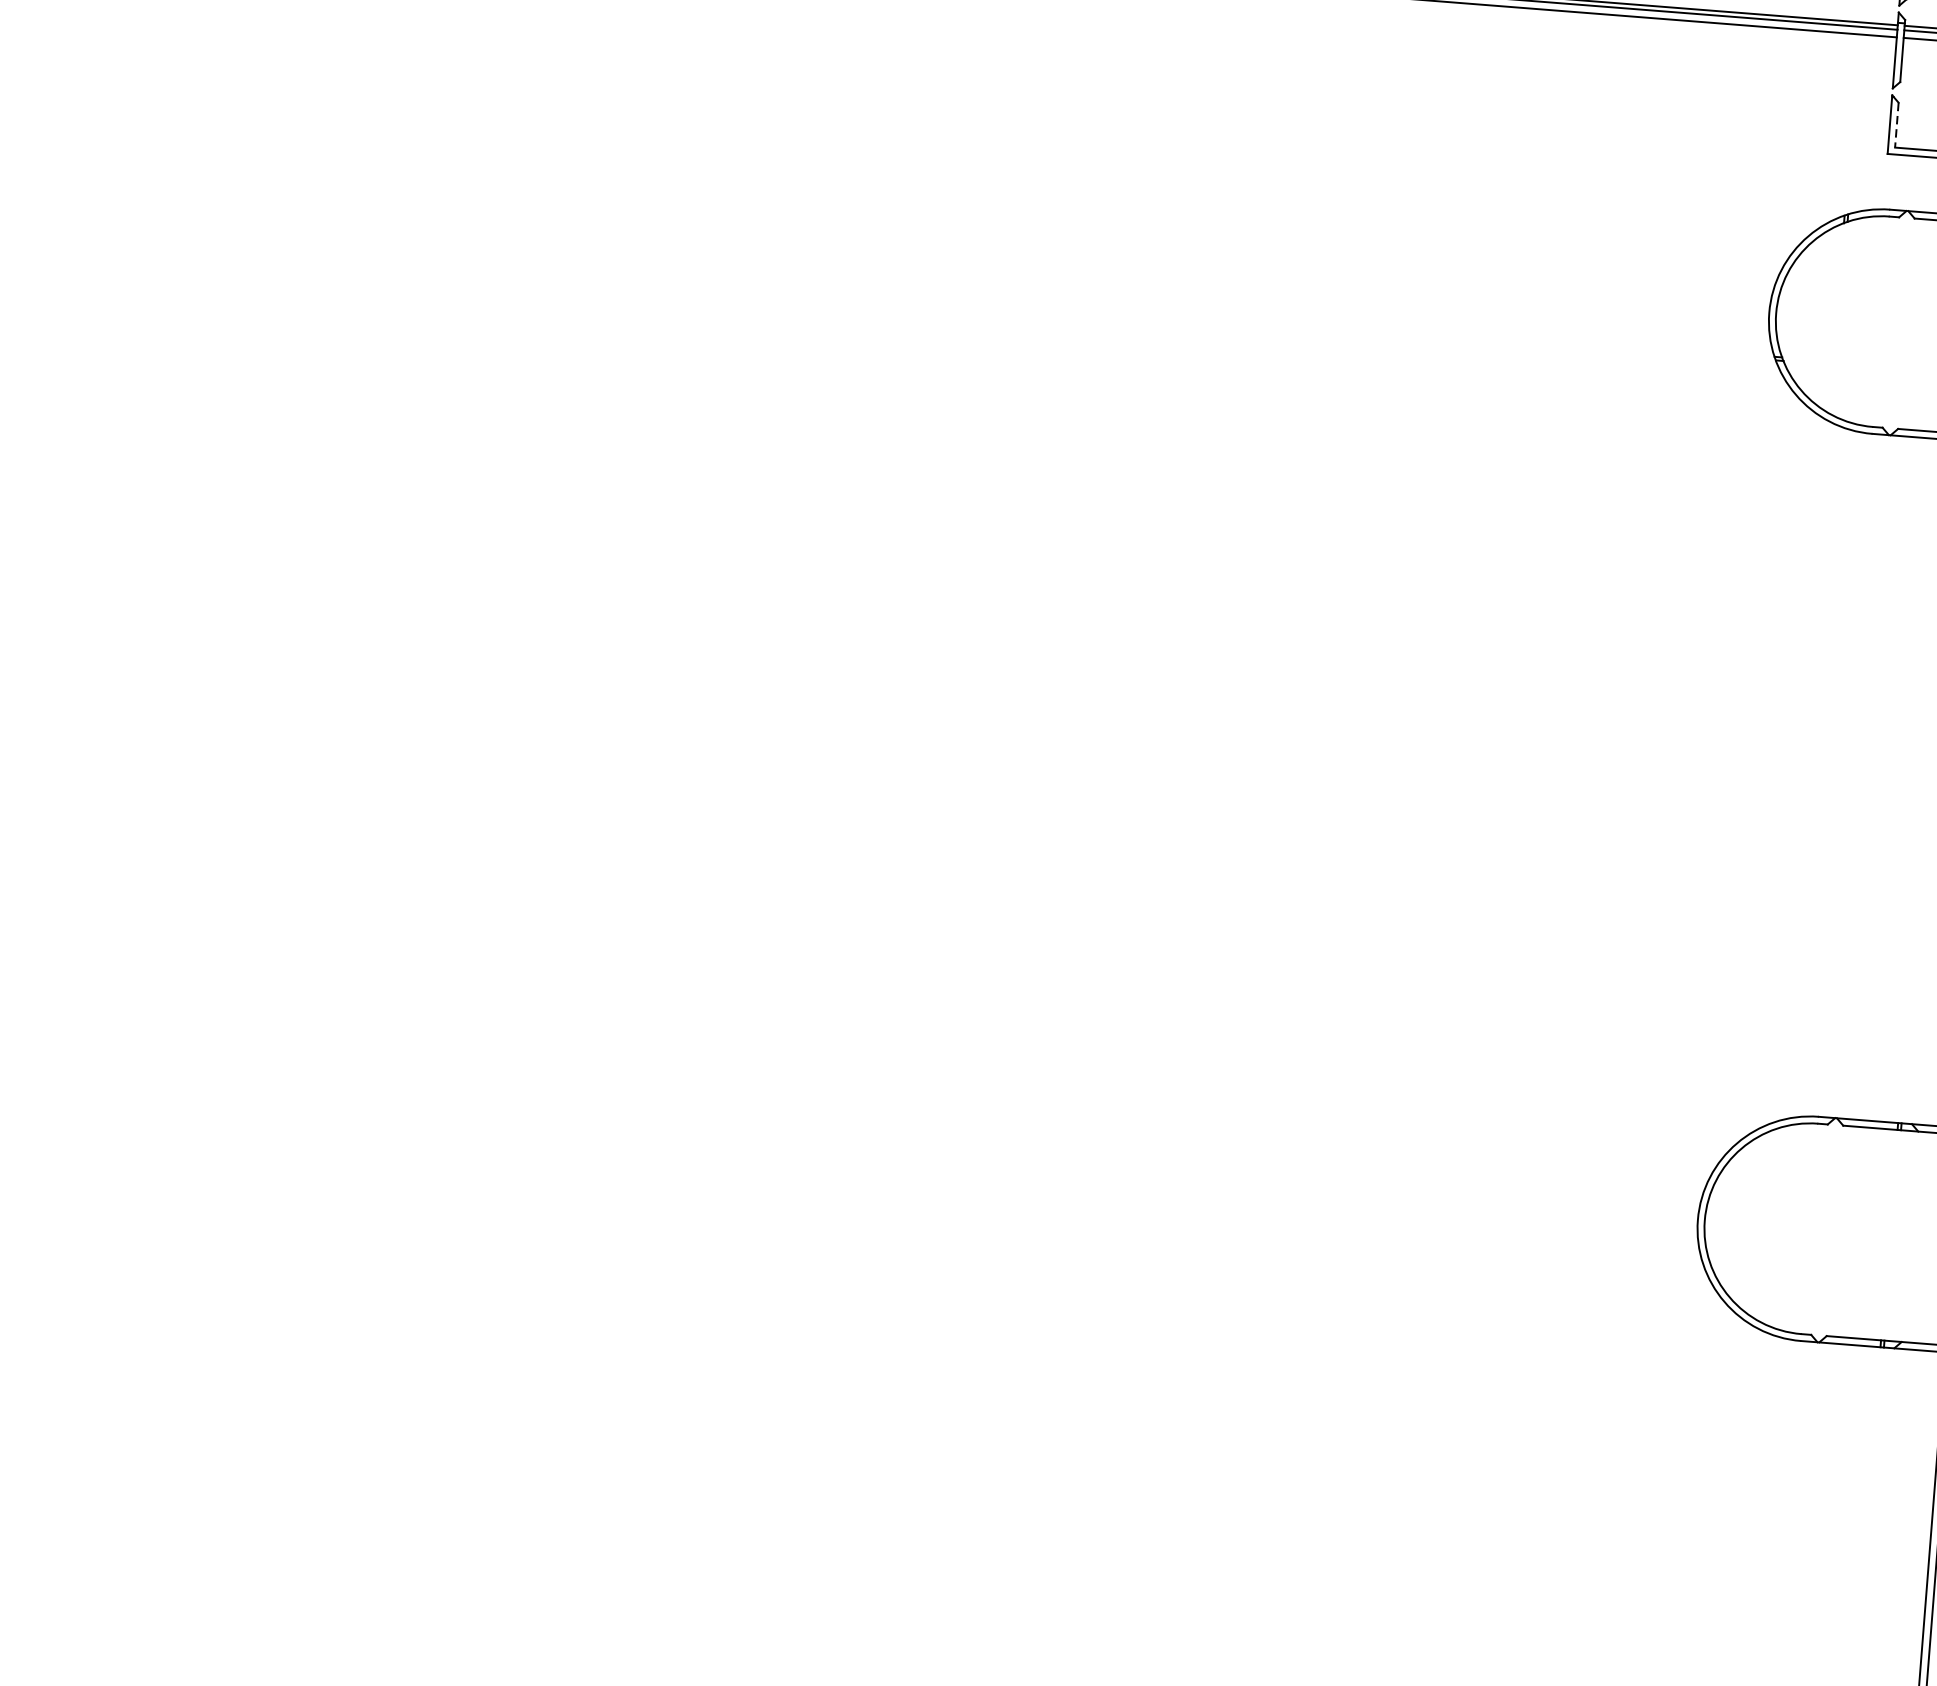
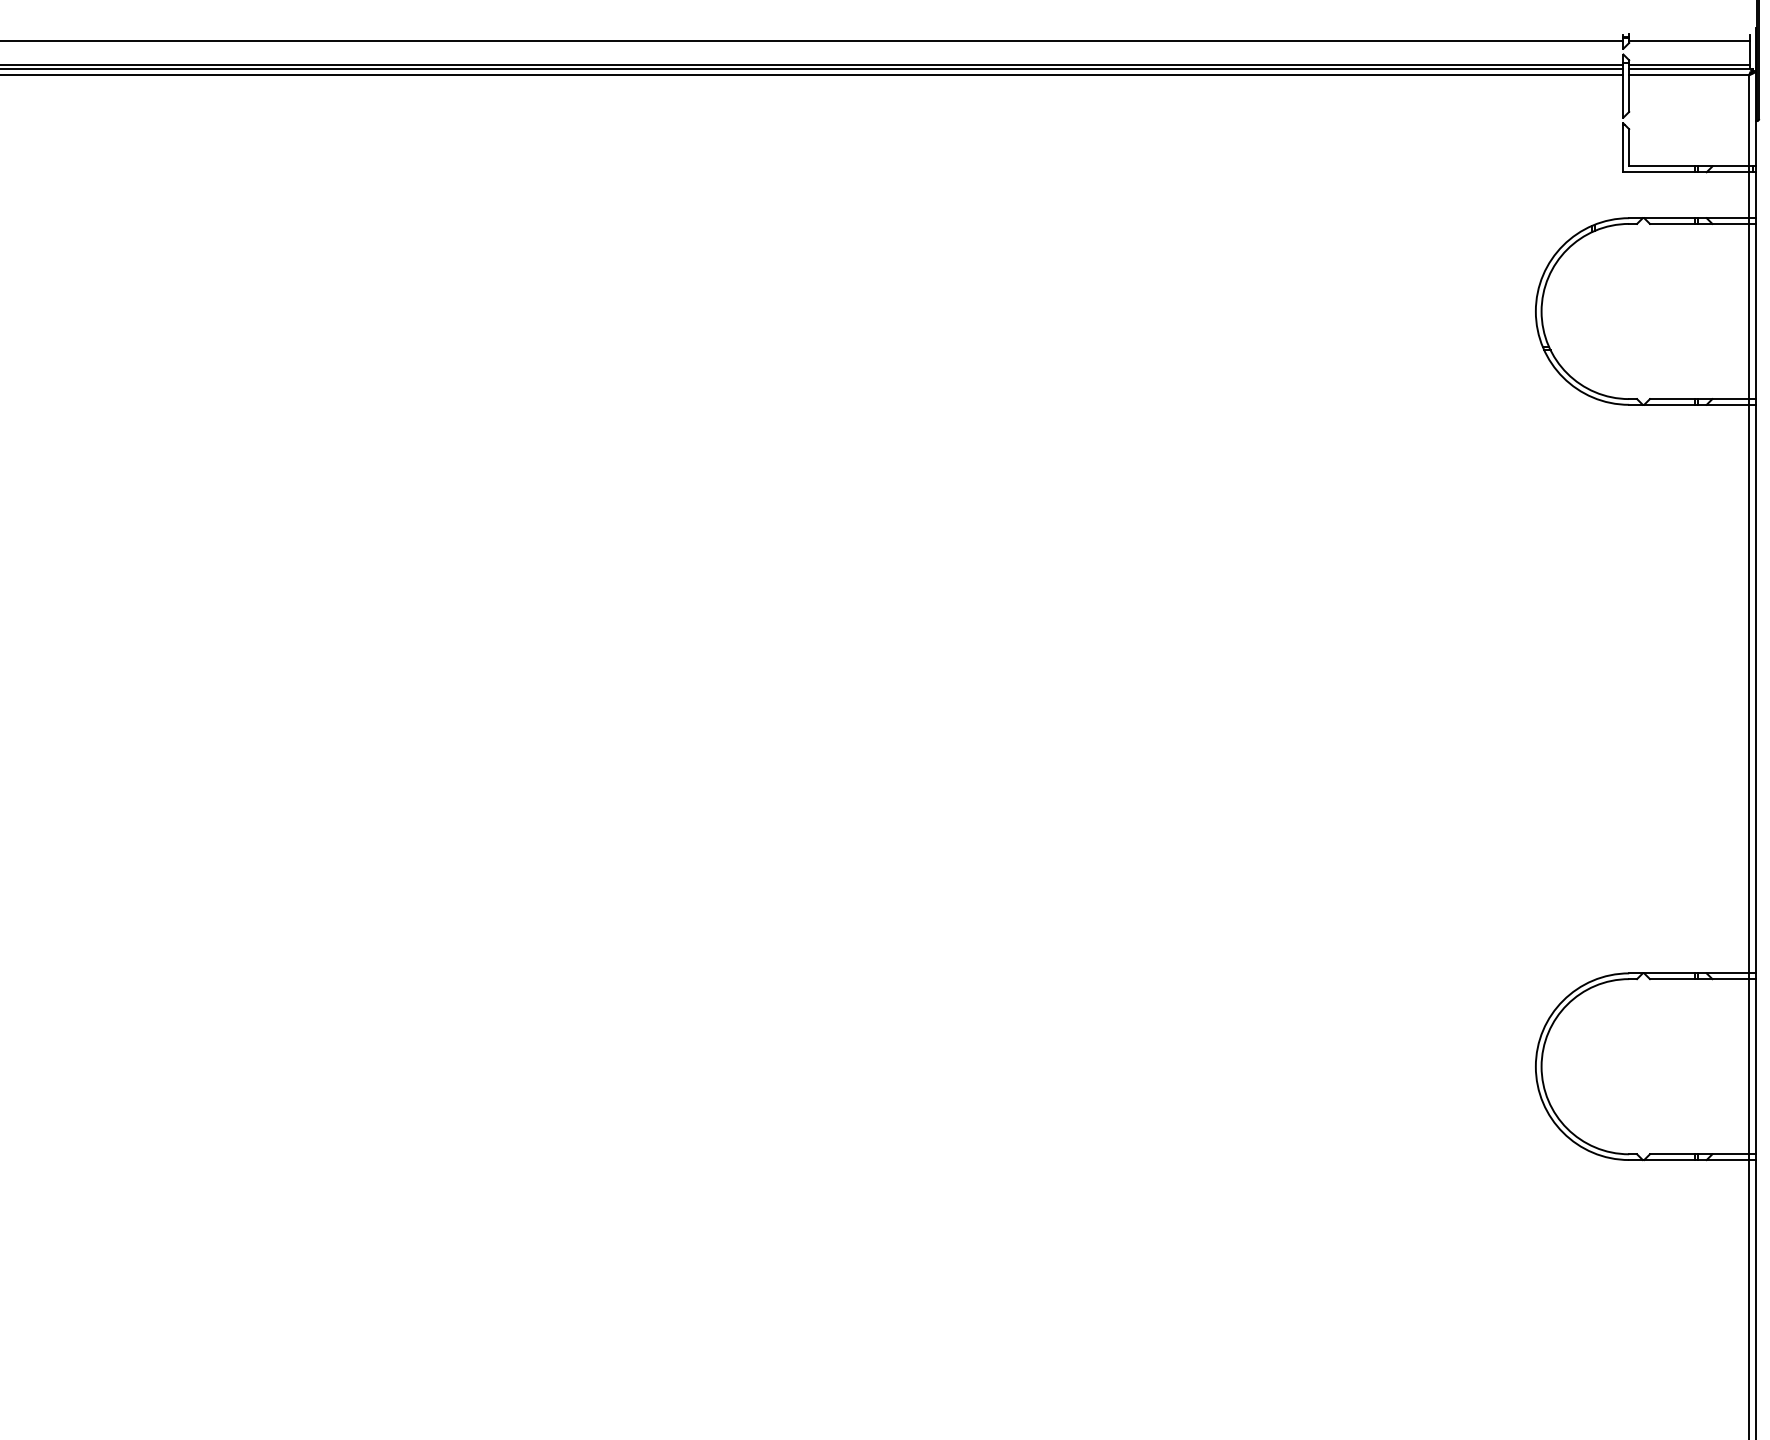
line: (1897, 124) -> (1629, 147), dashed -> solid

